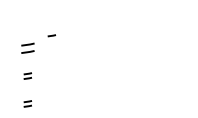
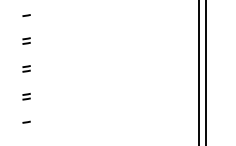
line: (51, 35) -> (26, 15), moved
part: (27, 47) -> (26, 40), size x0.62

